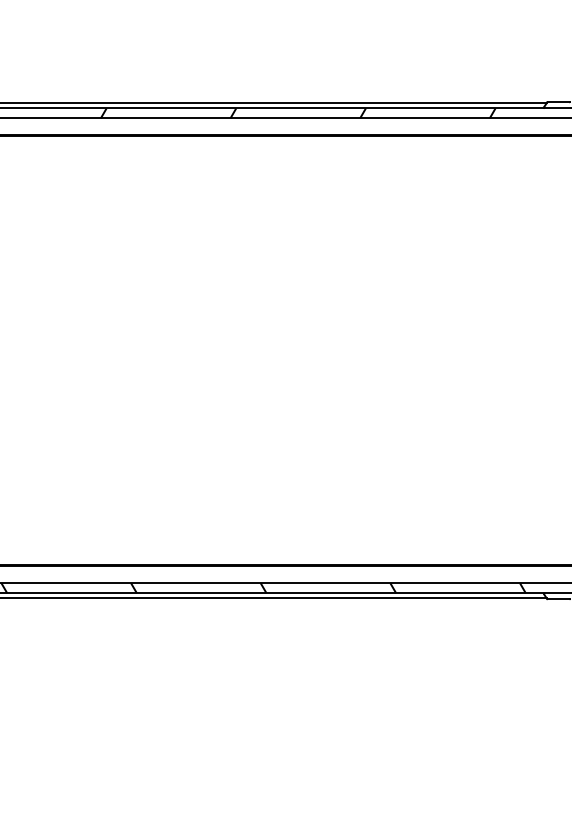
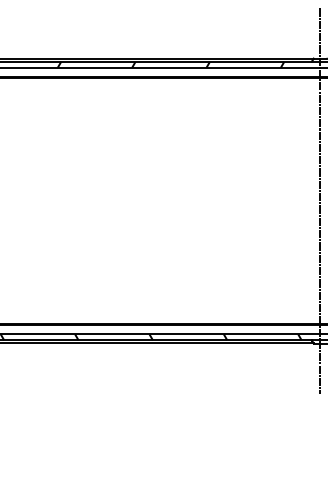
line: (558, 349) -> (320, 200), added

